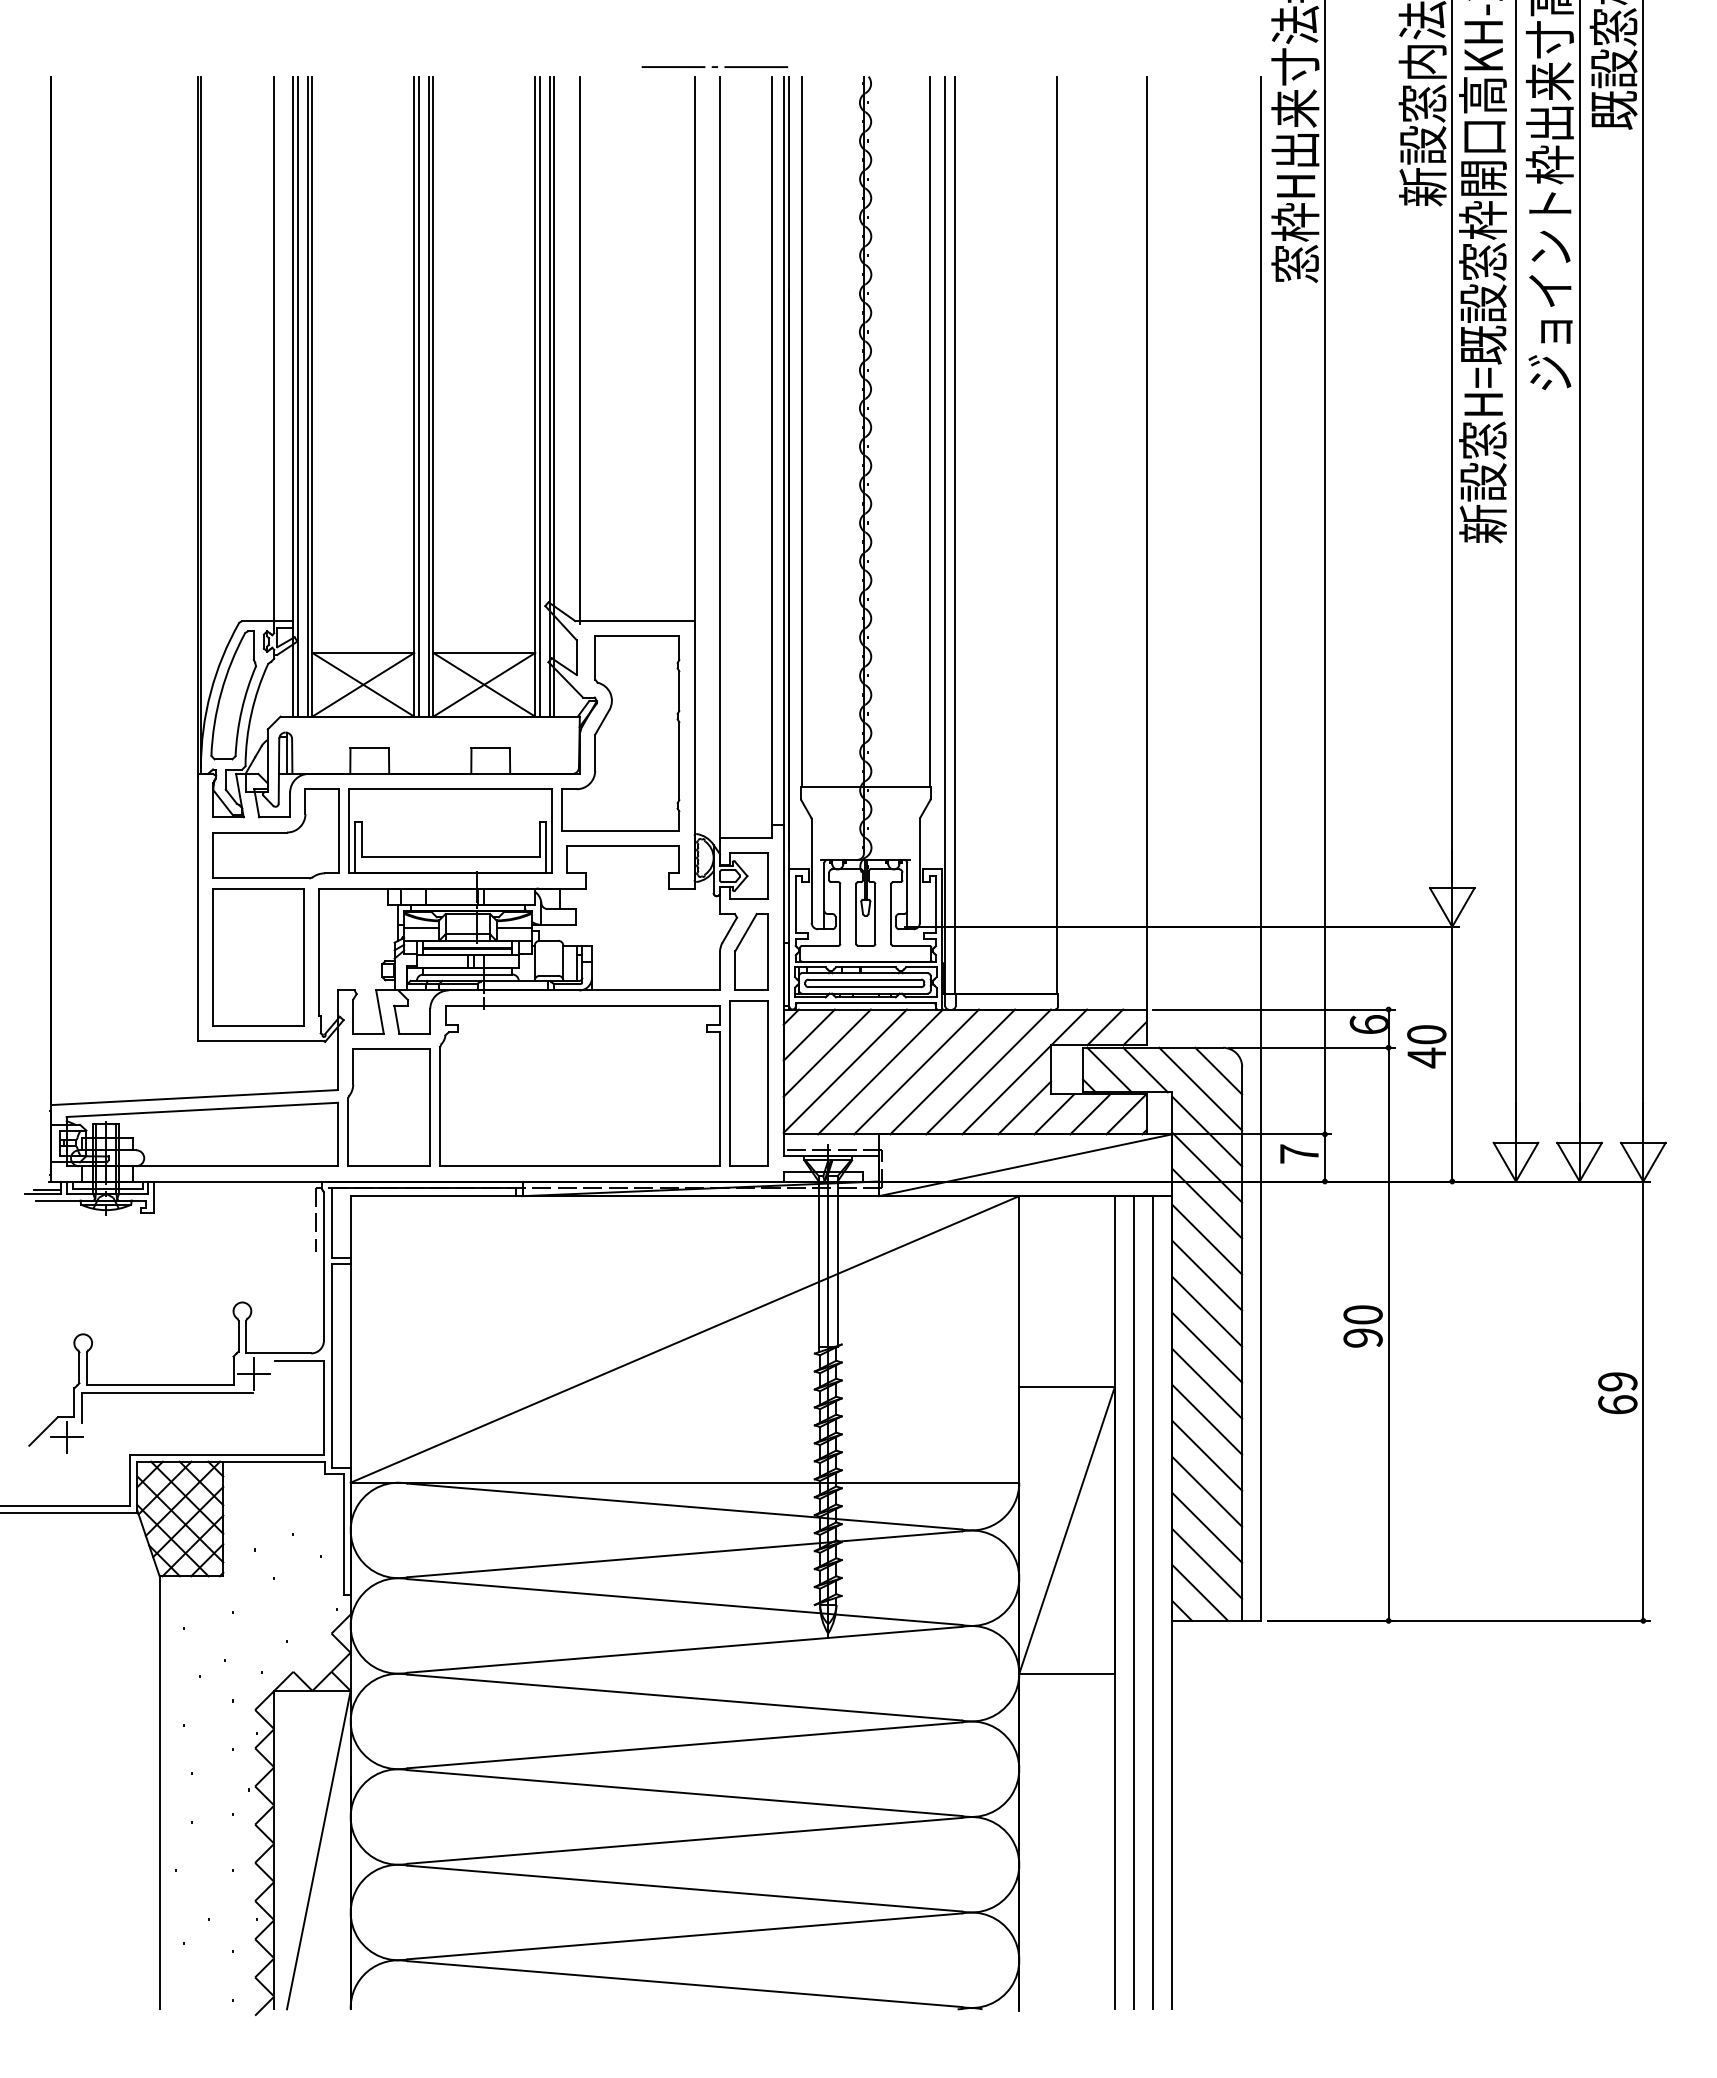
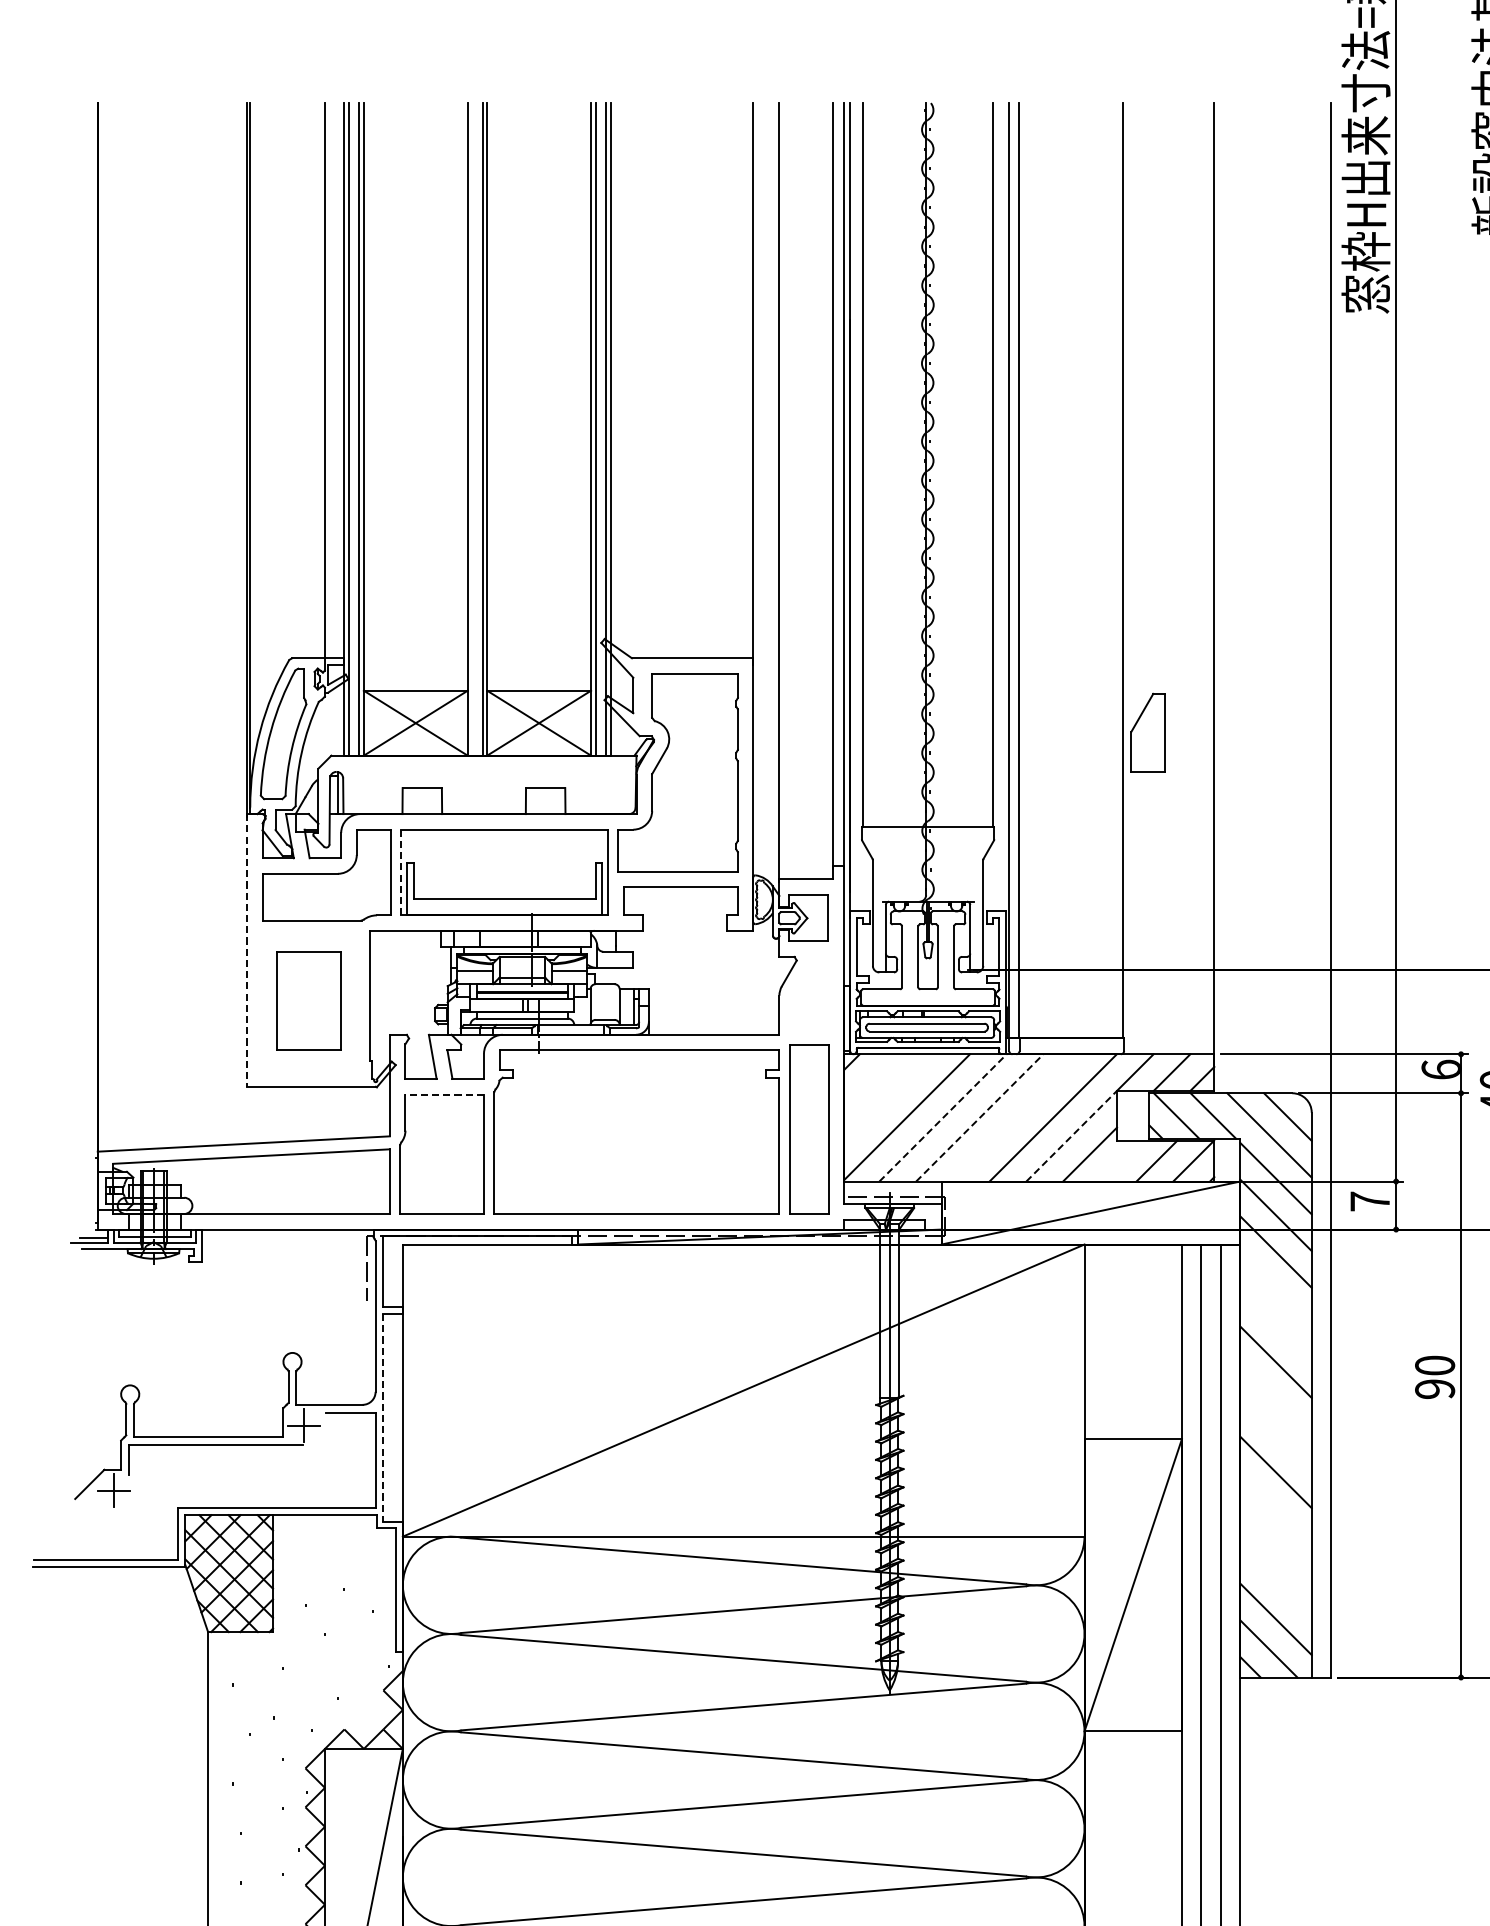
line: (714, 66) -> (773, 92), removed
line: (579, 350) -> (636, 382), removed
line: (418, 396) -> (472, 429), removed
line: (348, 831) -> (400, 872), solid -> dashed
line: (197, 907) -> (246, 950), solid -> dashed
part: (751, 951) -> (1147, 732), moved
part: (258, 957) -> (308, 1001), size x0.7
line: (808, 1034) -> (869, 1079), removed
line: (391, 1049) -> (444, 1095), solid -> dashed
line: (826, 1052) -> (887, 1098), removed
line: (880, 1071) -> (943, 1117), solid -> dashed
line: (916, 1071) -> (979, 1117), solid -> dashed
line: (952, 1071) -> (1016, 1117), removed
line: (1006, 1089) -> (1071, 1135), solid -> dashed
line: (1054, 1114) -> (1120, 1161), removed
line: (1207, 1239) -> (1276, 1288), removed
line: (1207, 1275) -> (1276, 1325), removed
line: (1207, 1347) -> (1276, 1398), removed
line: (331, 1366) -> (383, 1418), solid -> dashed
line: (1207, 1383) -> (1276, 1435), removed
line: (1207, 1455) -> (1276, 1508), removed
line: (1207, 1491) -> (1276, 1545), removed
line: (1207, 1527) -> (1276, 1582), removed

